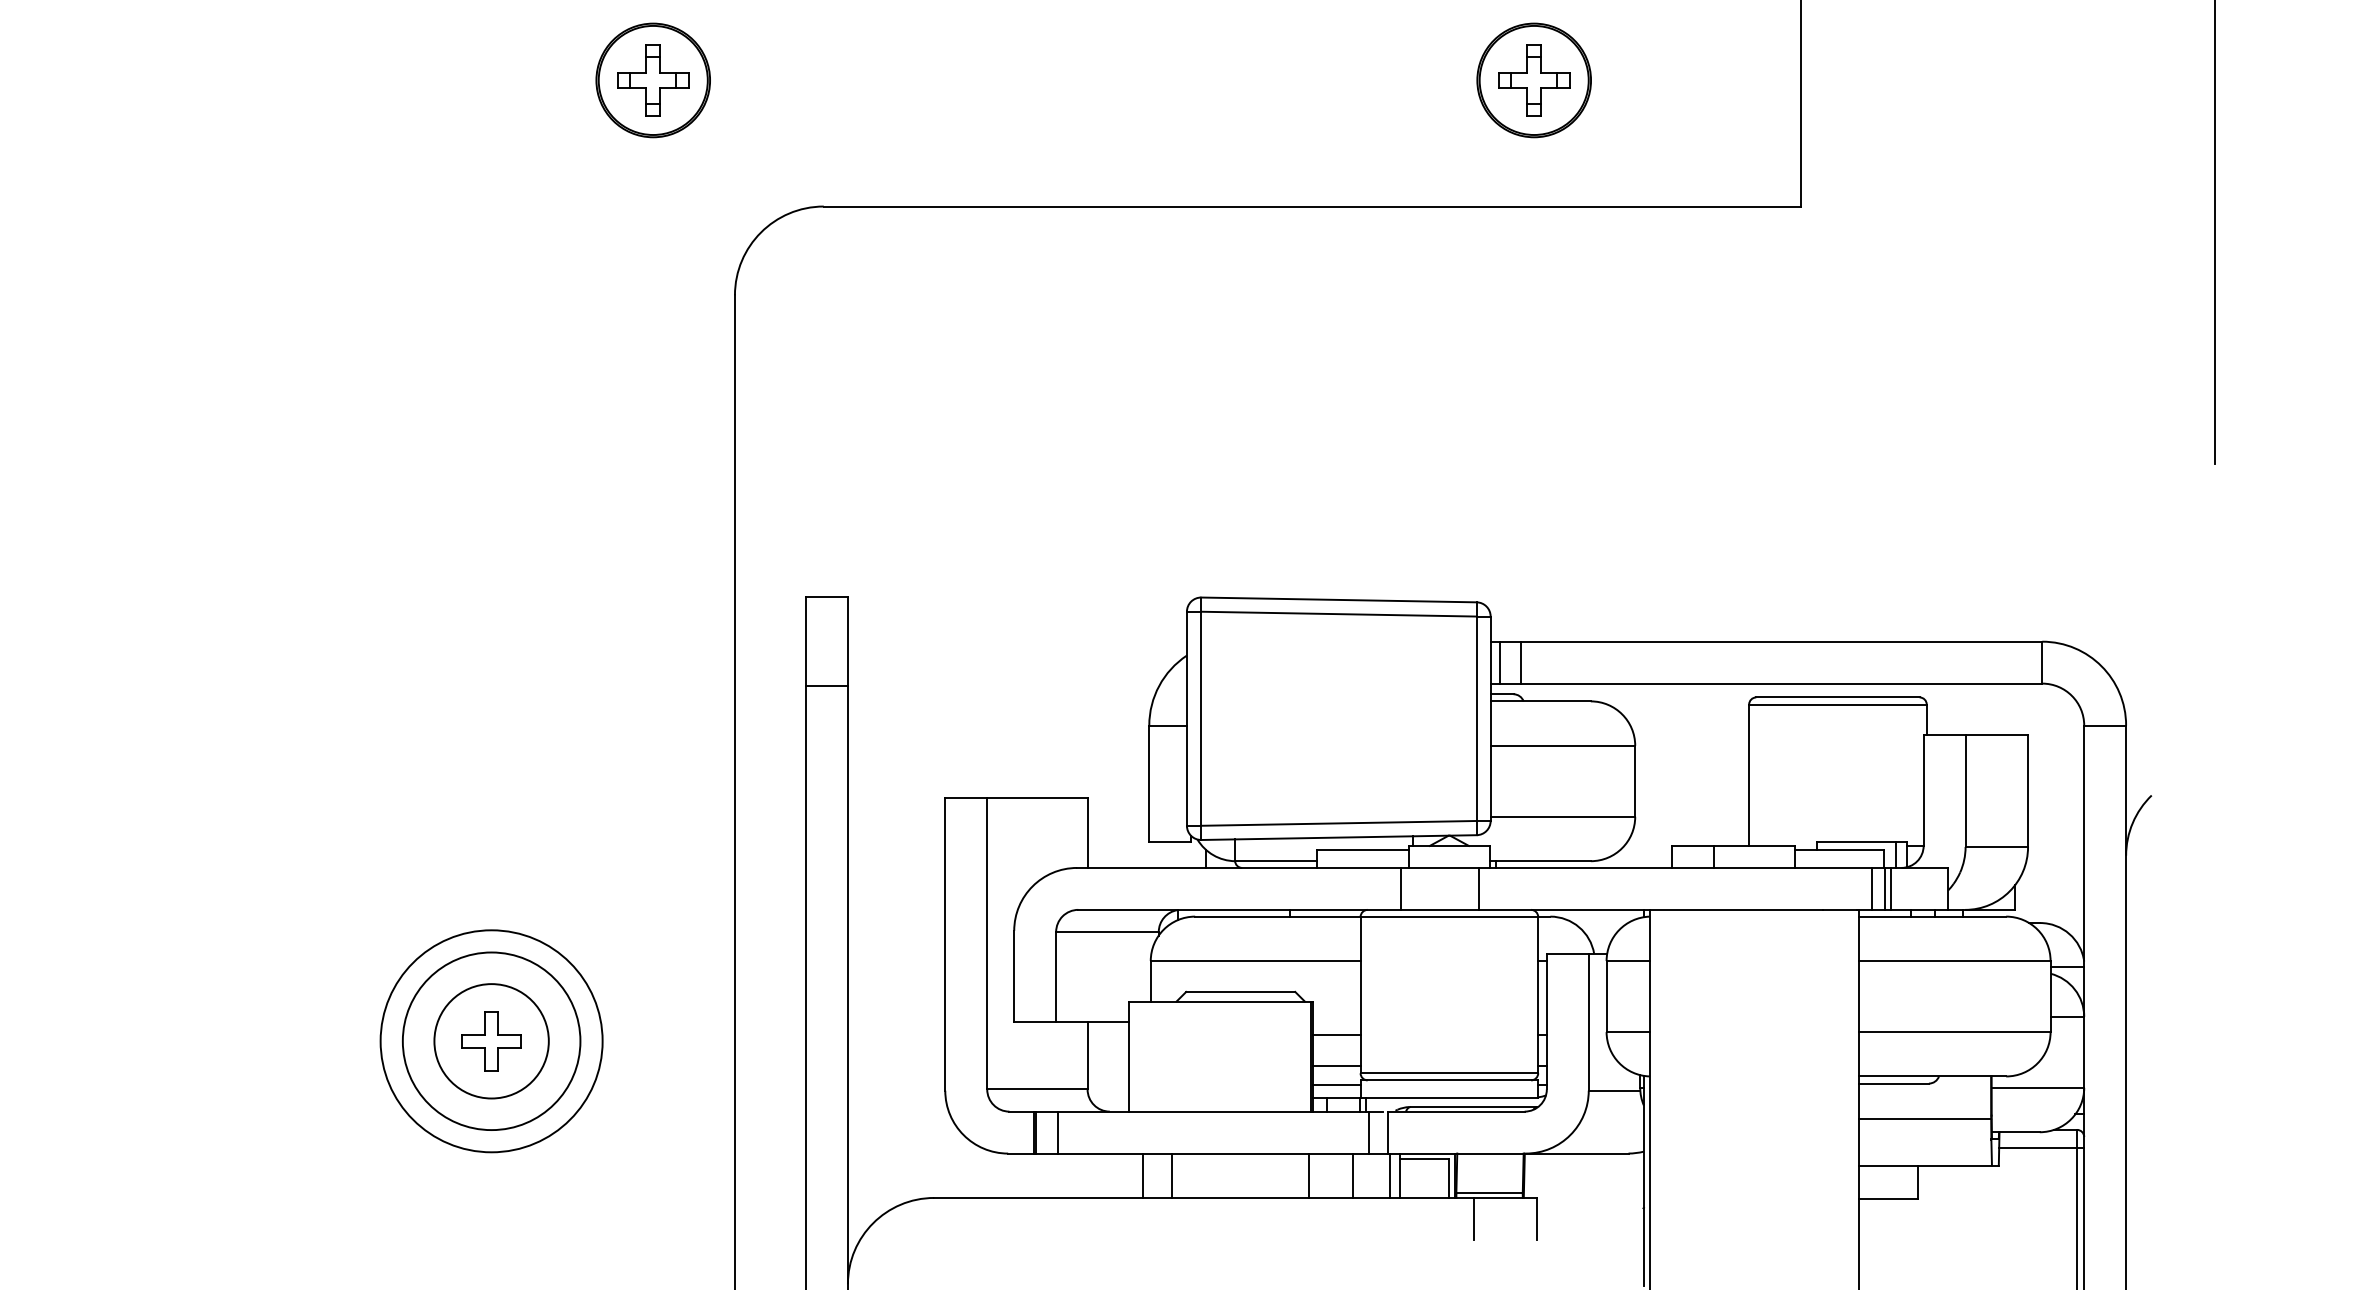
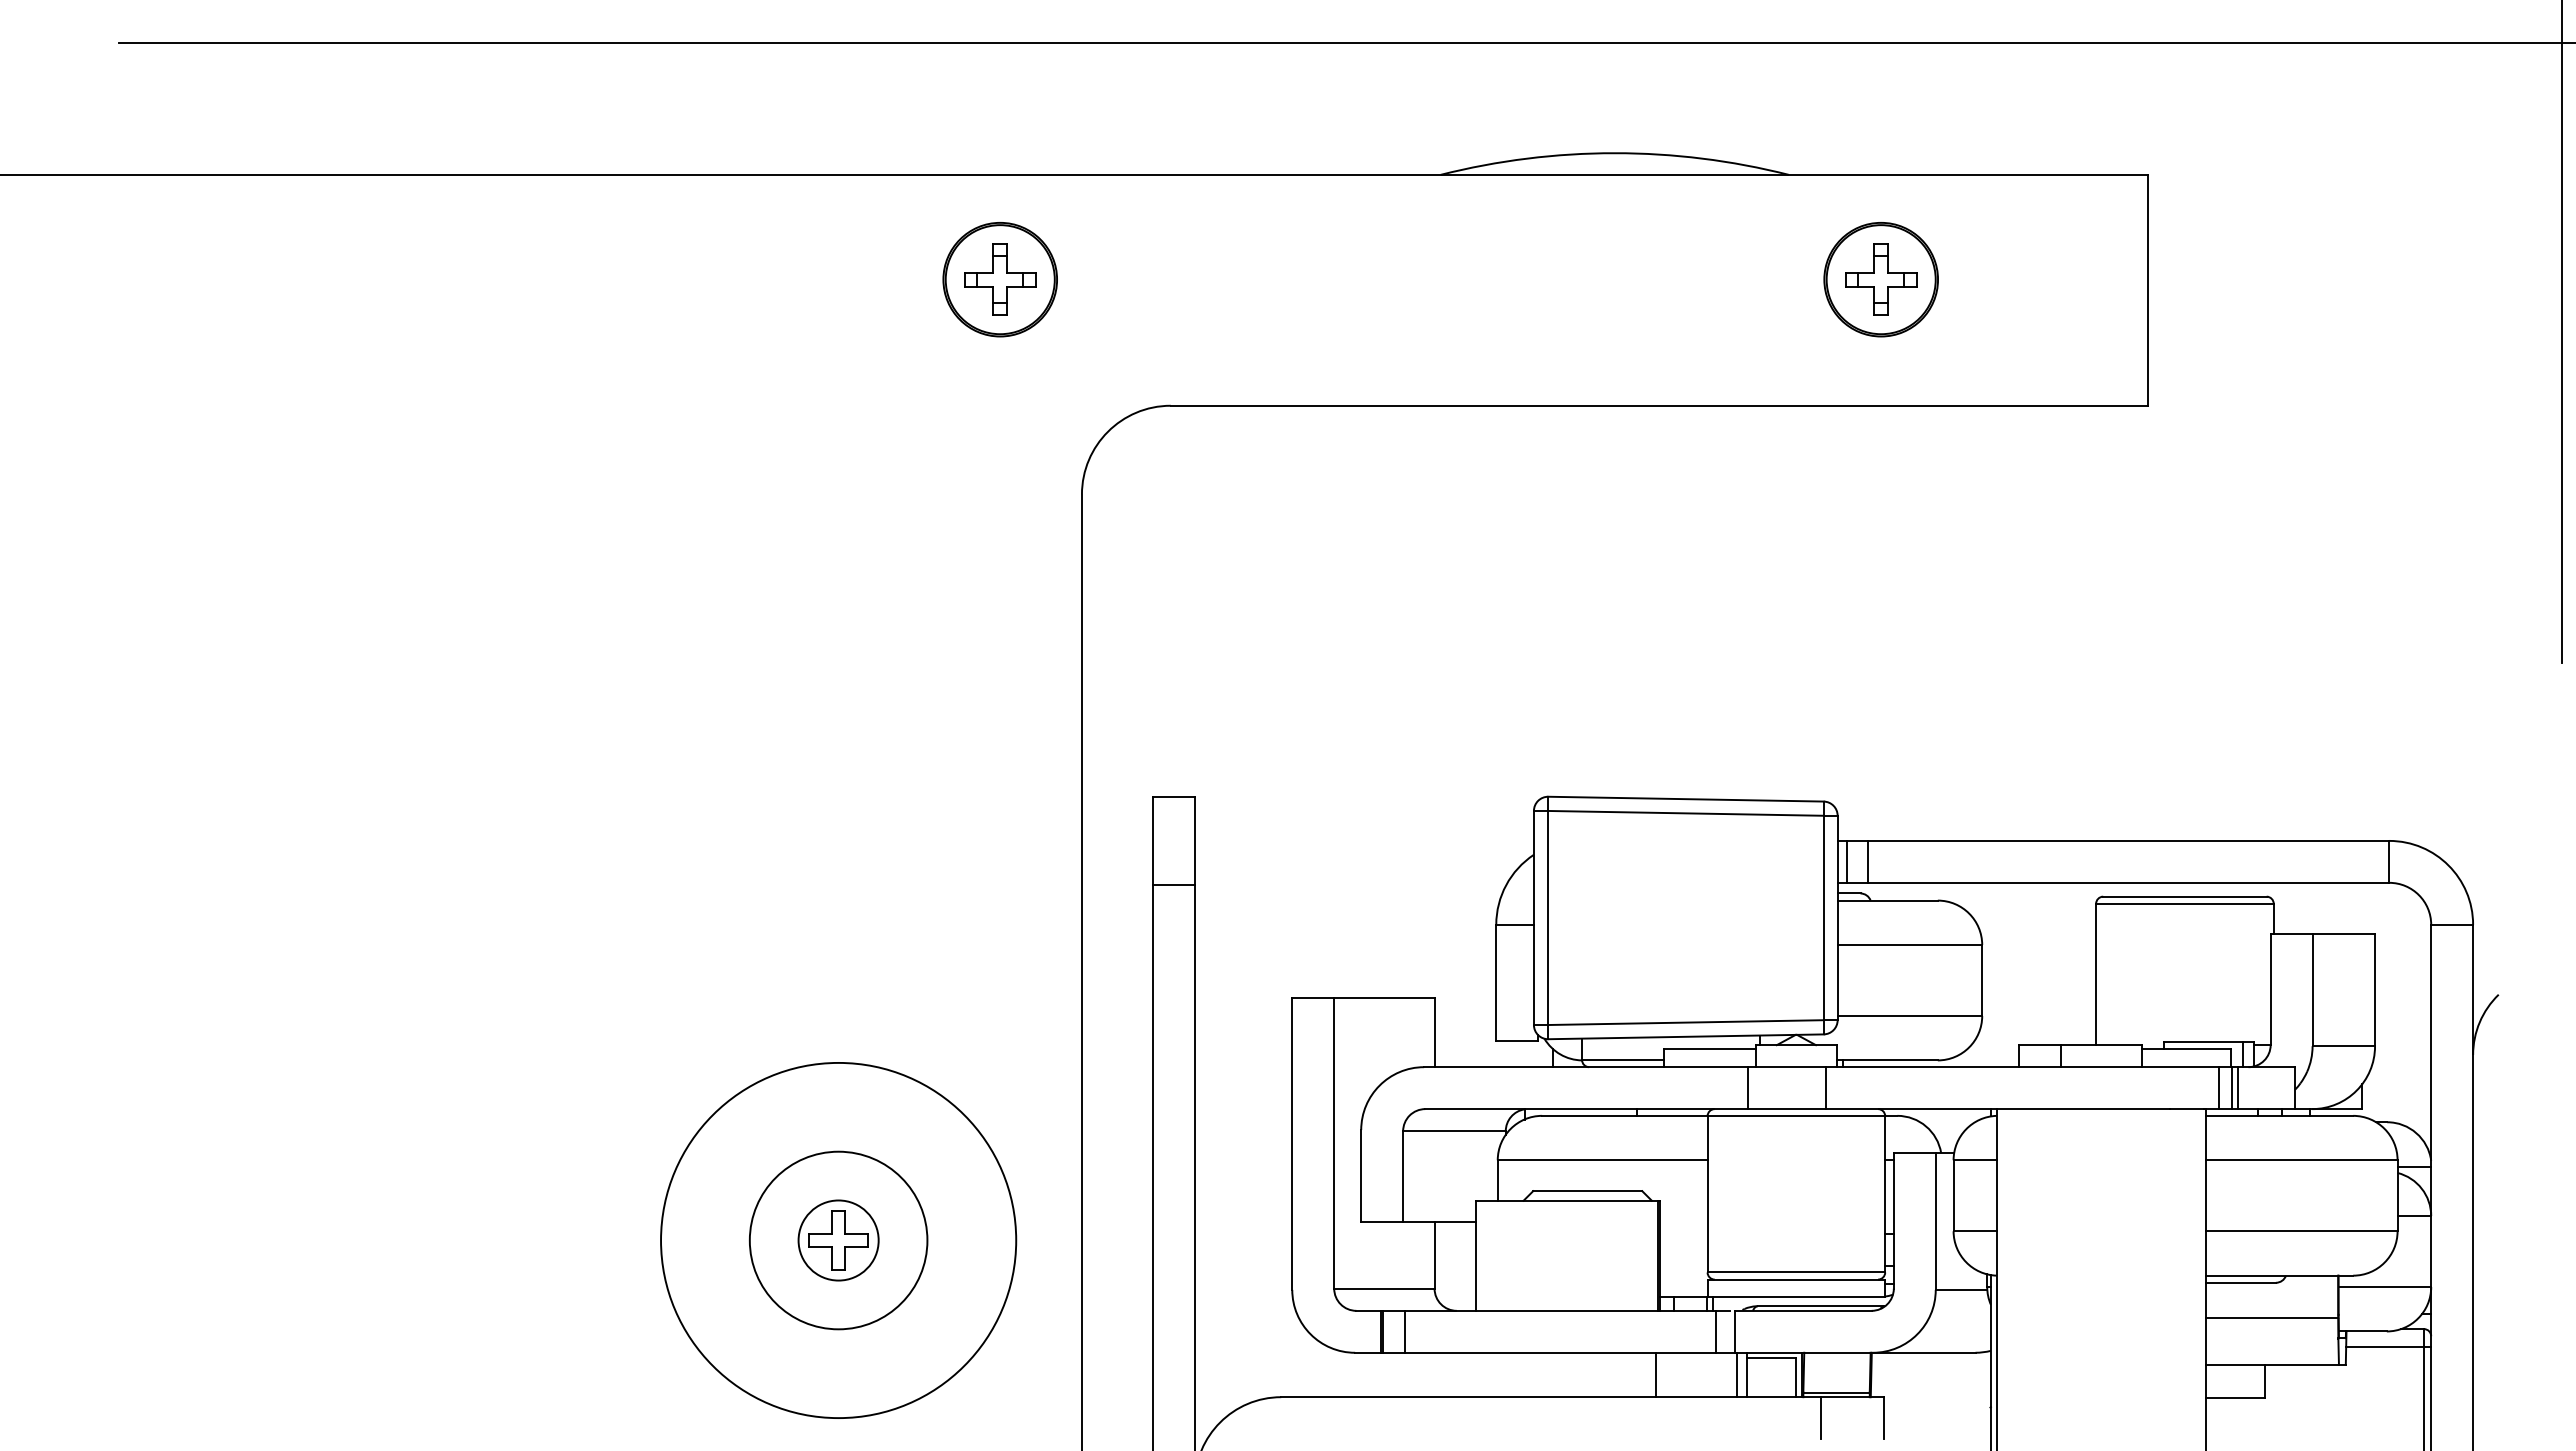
line: (1336, 1035) -> (1683, 1234), removed
circle: (491, 1041) -> (838, 1240), size x0.7
circle: (491, 1041) -> (838, 1240), size x1.6
line: (1336, 1066) -> (1683, 1265), removed
line: (1336, 1085) -> (1683, 1284), removed
line: (1143, 1175) -> (1490, 1374), removed
line: (1171, 1175) -> (1518, 1374), removed
line: (1352, 1175) -> (1699, 1374), removed

